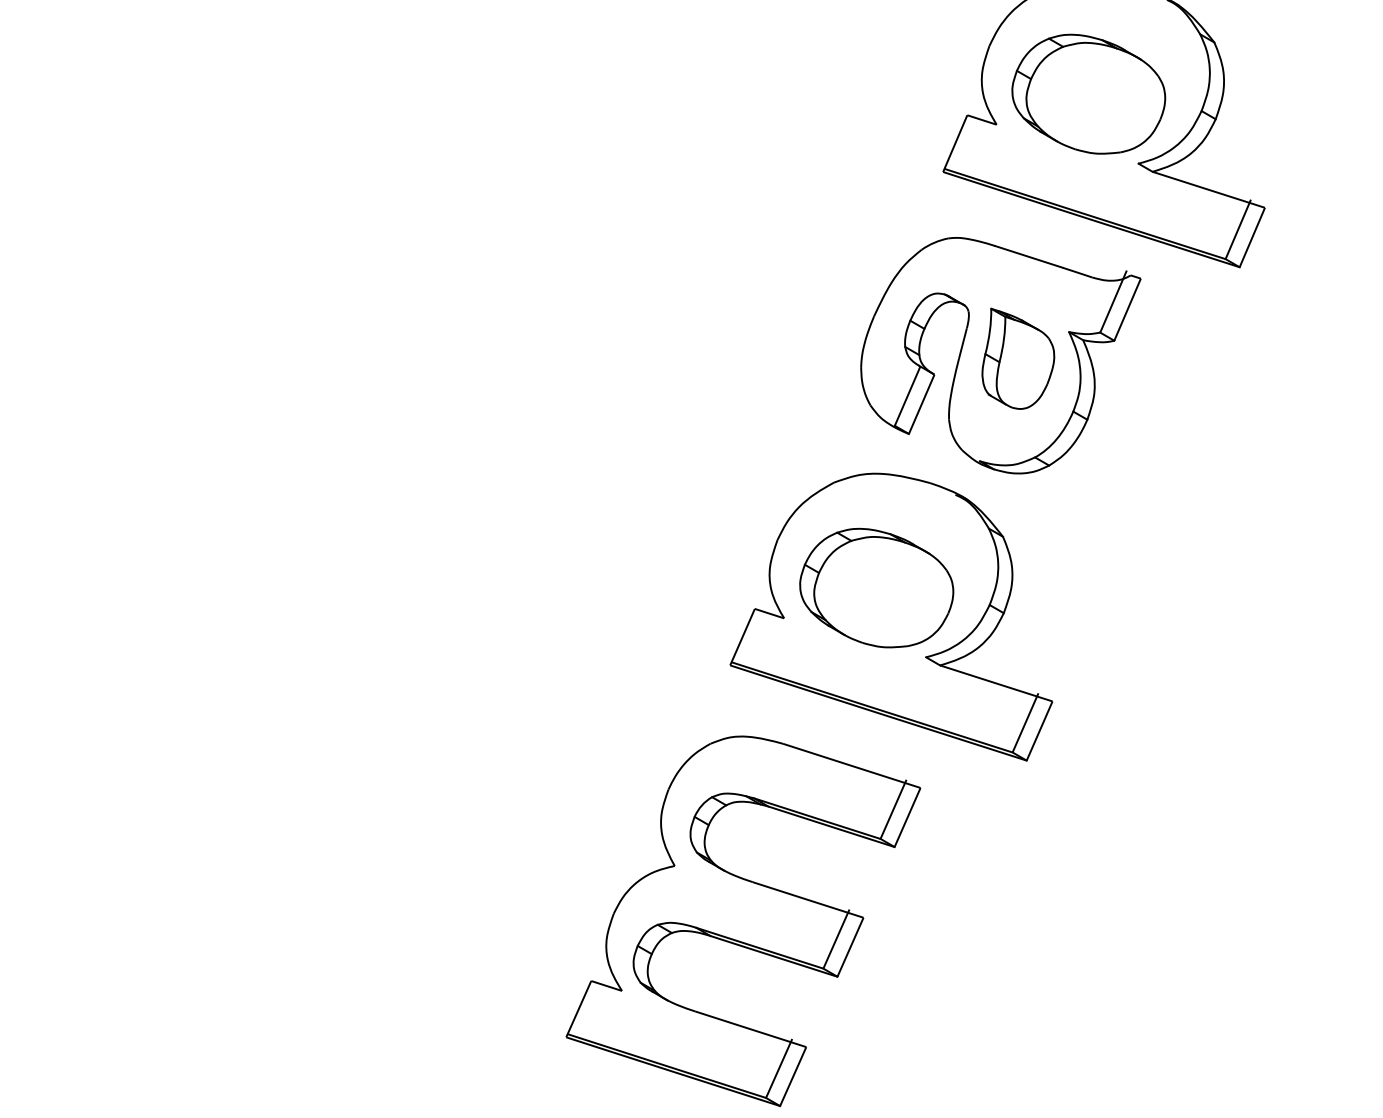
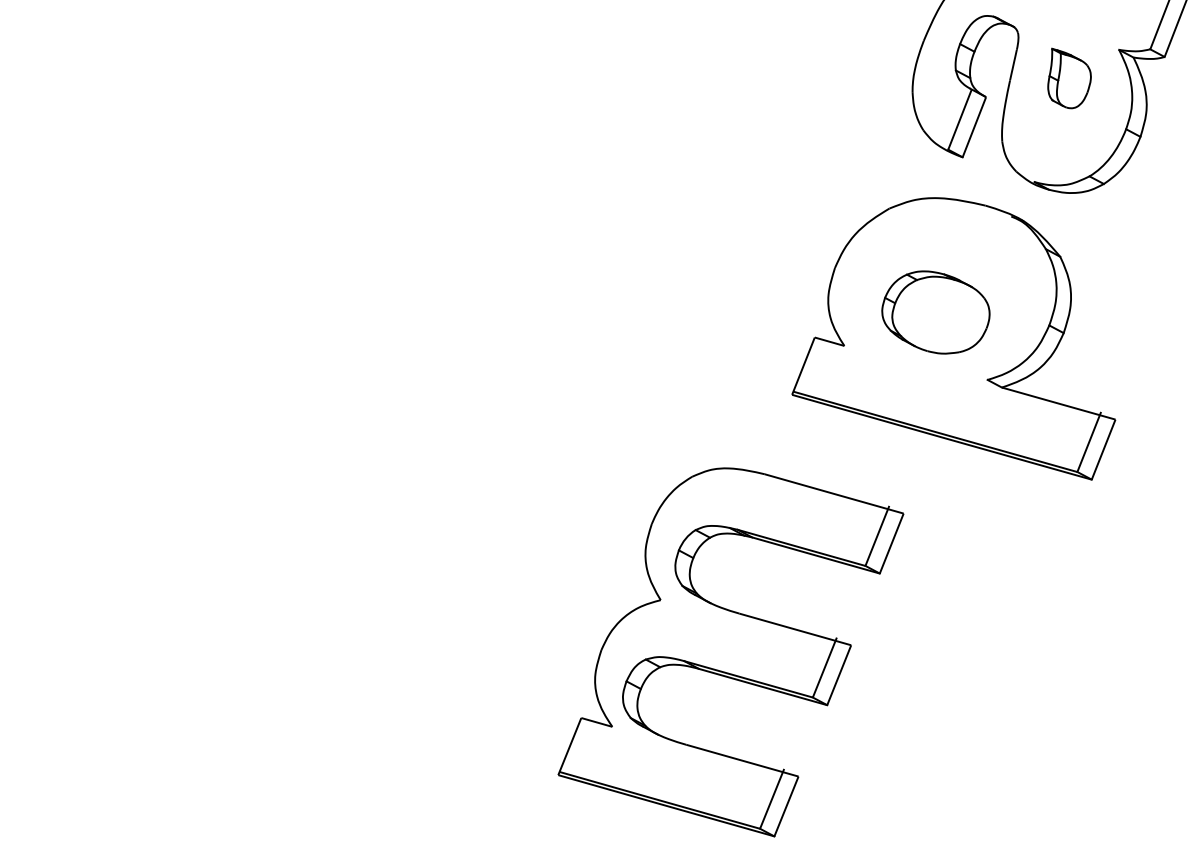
part: (1018, 358) -> (1069, 78), size x0.6
part: (876, 587) -> (935, 311), size x0.7
part: (743, 921) -> (731, 653), moved

